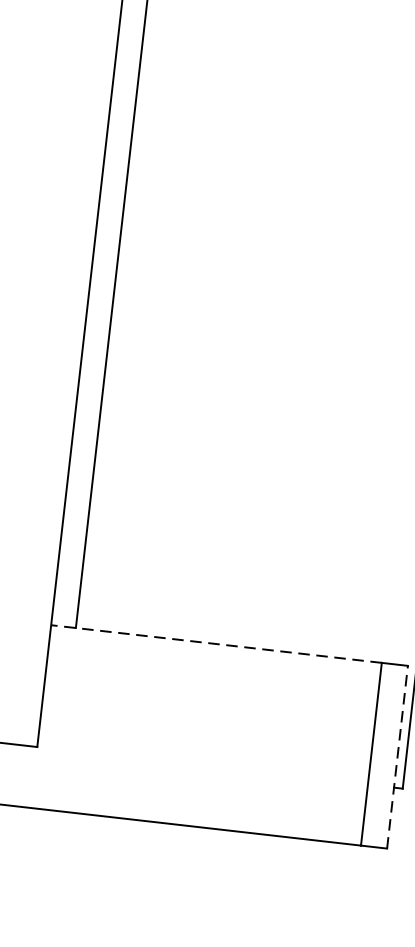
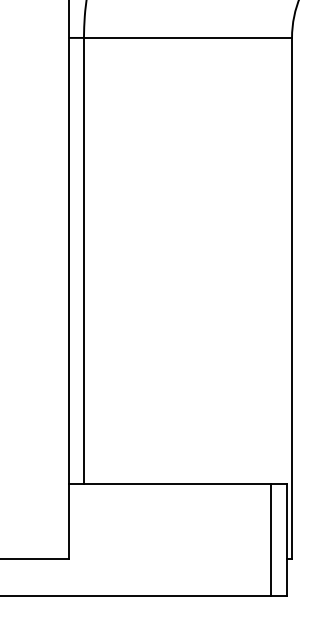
line: (215, 644) -> (169, 484), dashed -> solid
line: (397, 757) -> (286, 540), dashed -> solid

